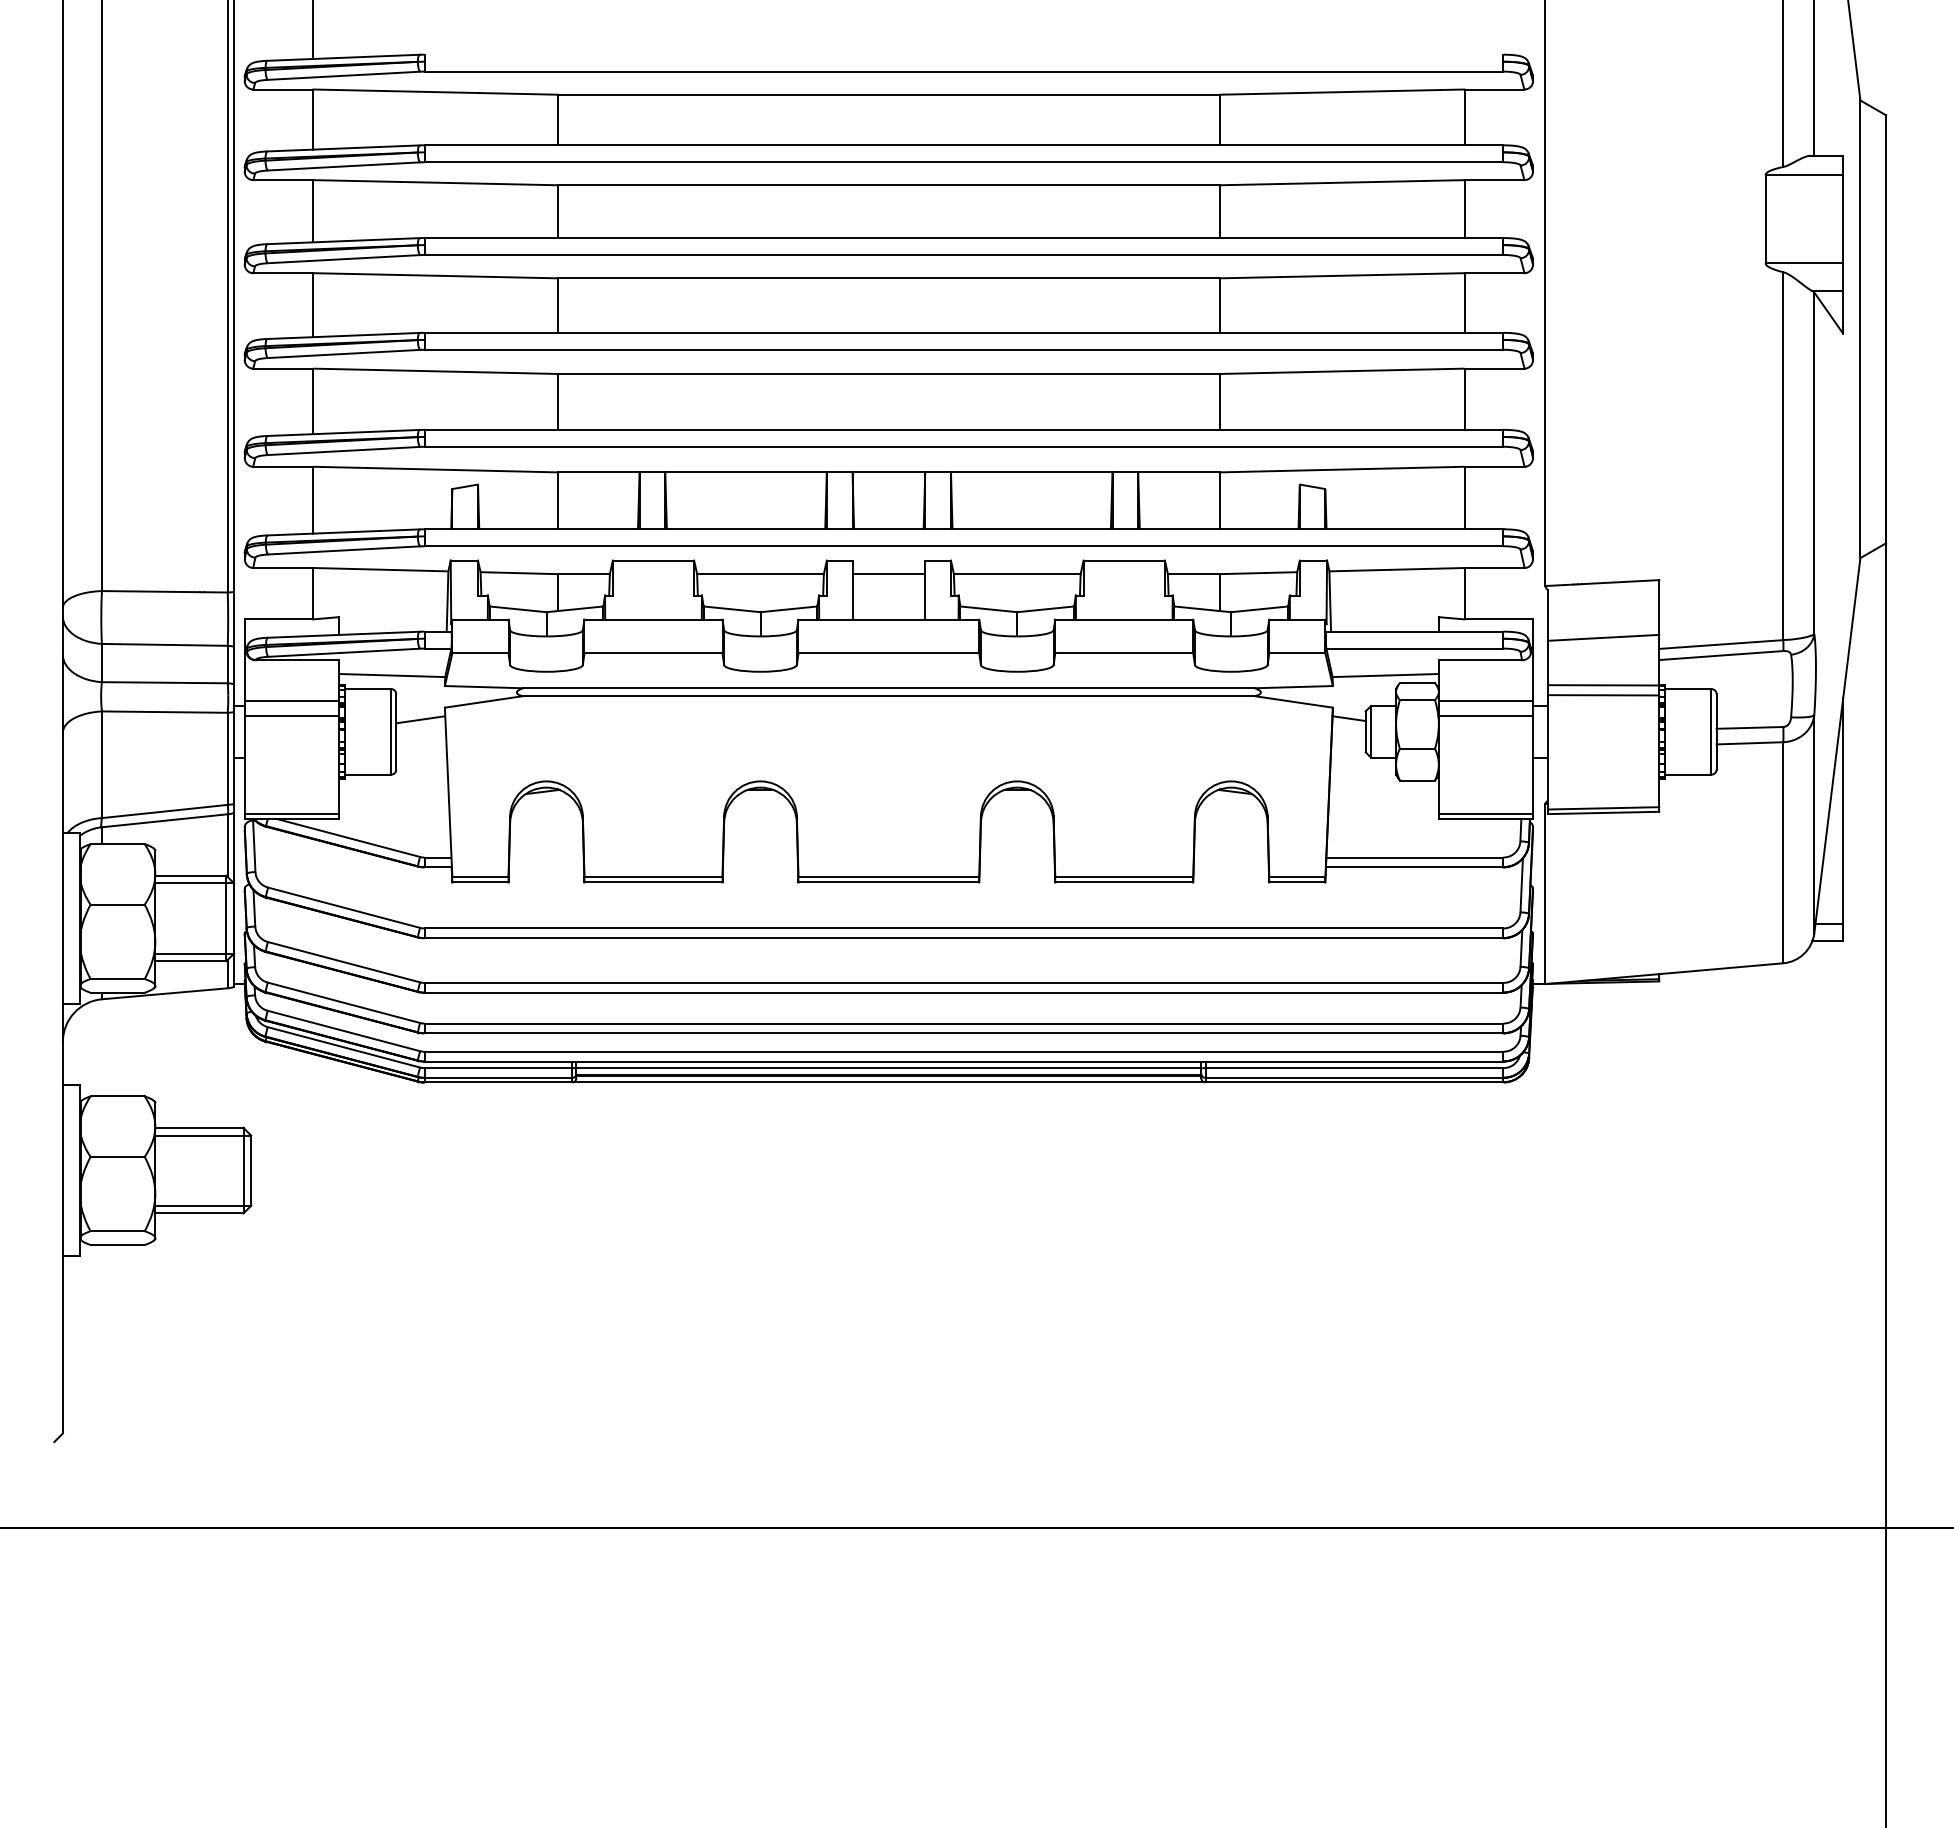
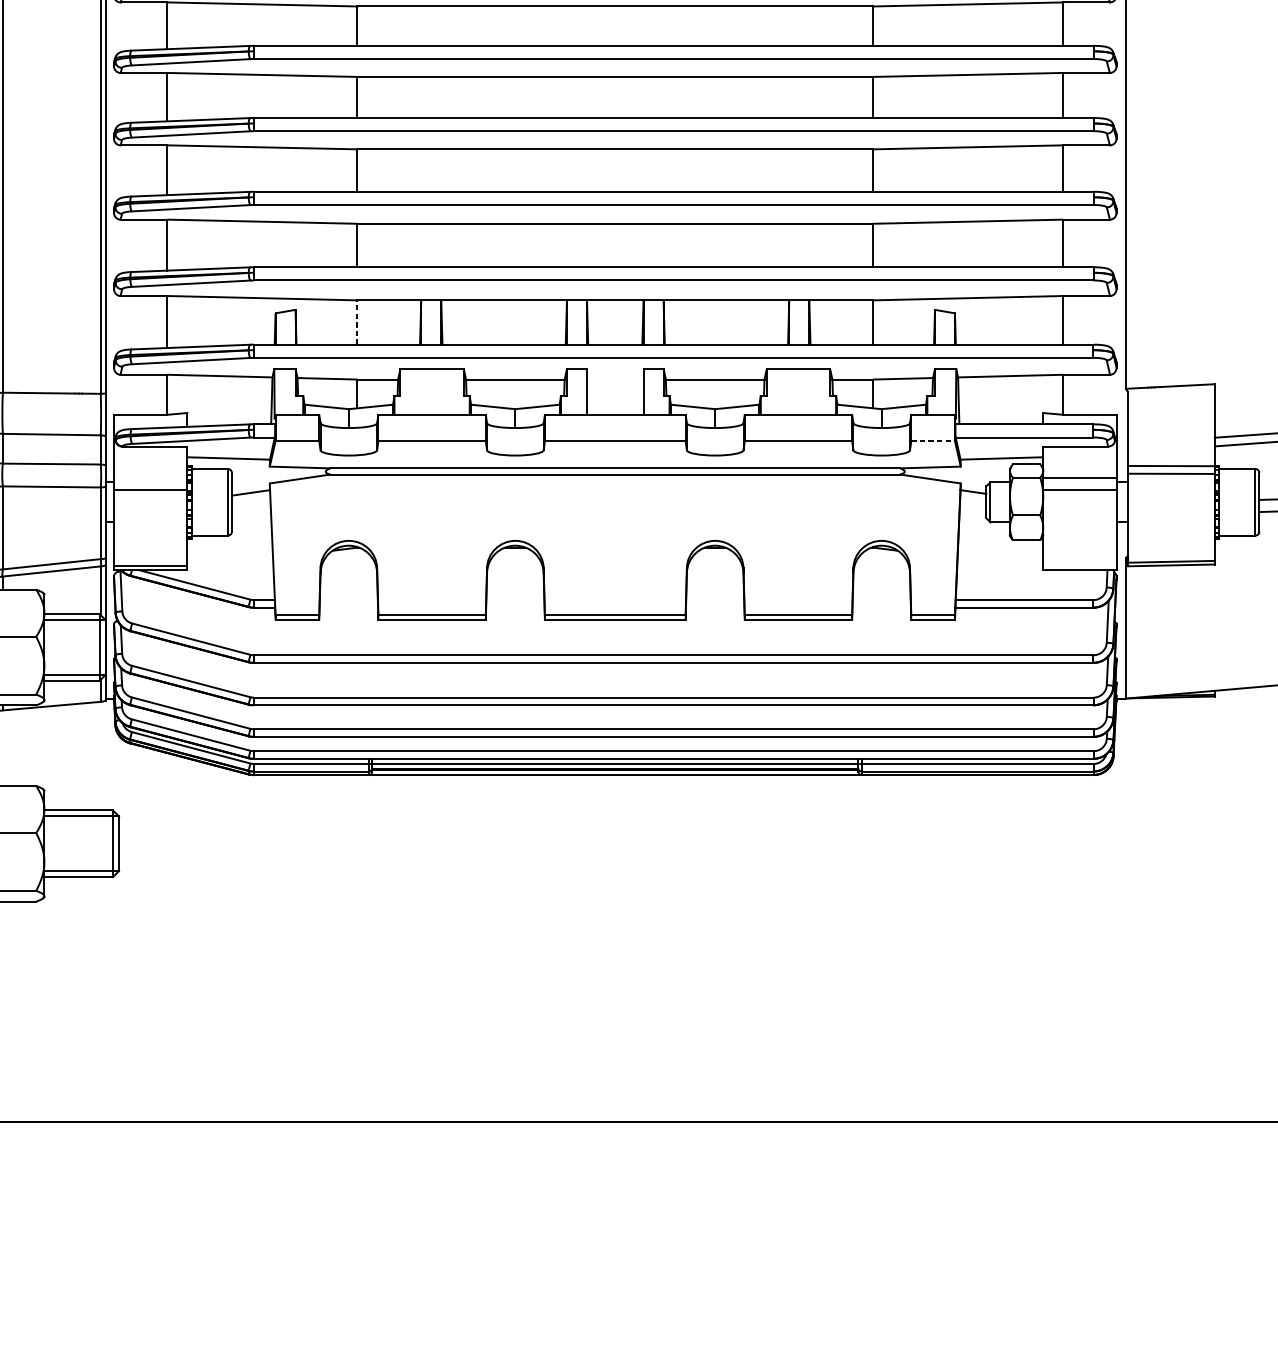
line: (557, 500) -> (357, 322), solid -> dashed
line: (888, 574) -> (614, 379), removed
line: (1603, 637) -> (1171, 428), removed
line: (1297, 653) -> (933, 441), solid -> dashed
line: (291, 700) -> (150, 477), removed
line: (1485, 814) -> (1079, 566), removed

